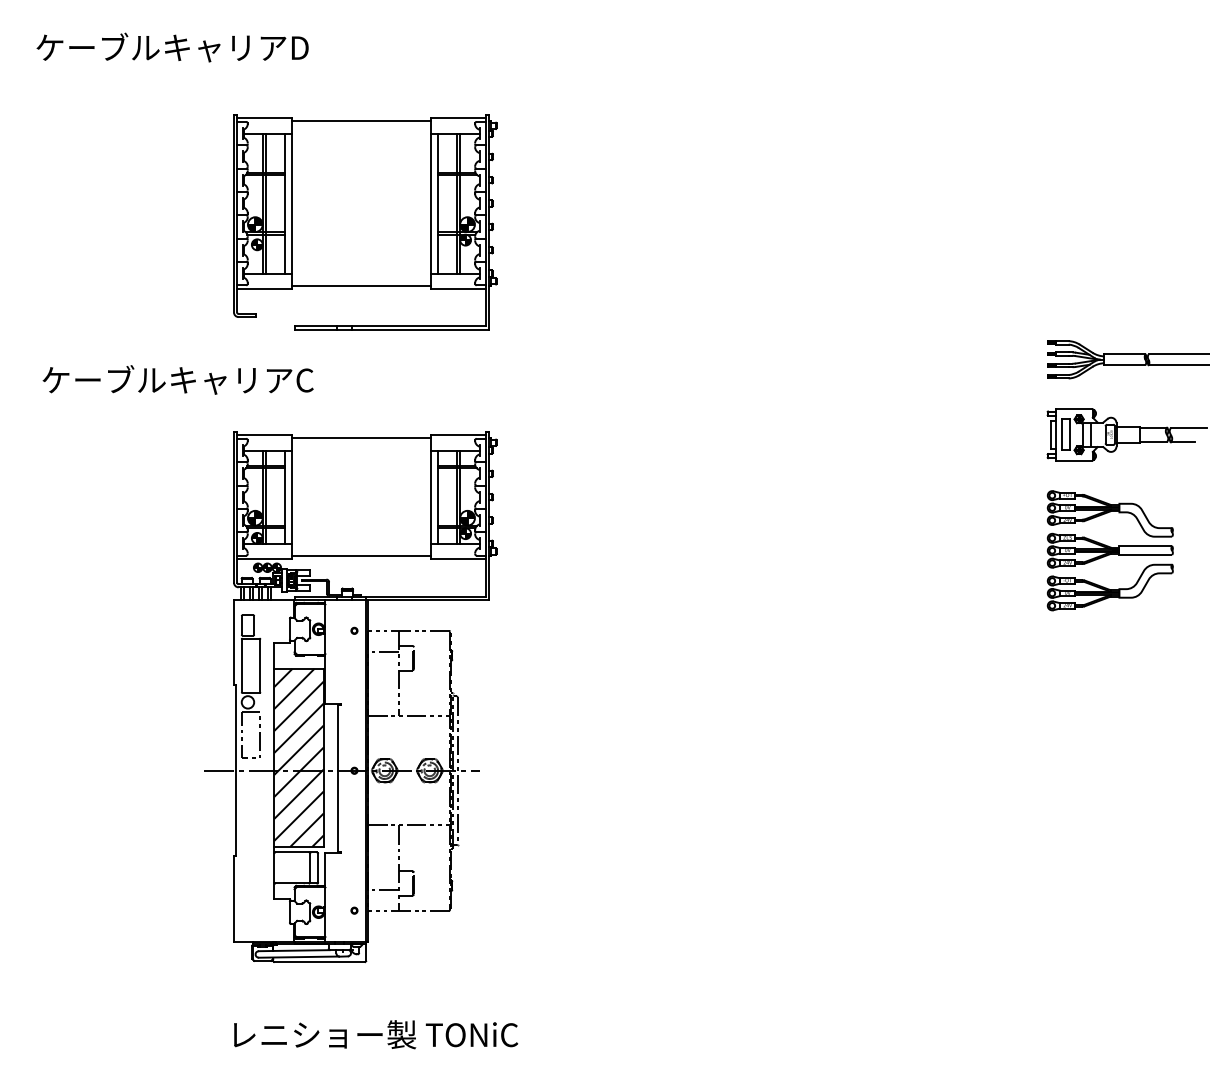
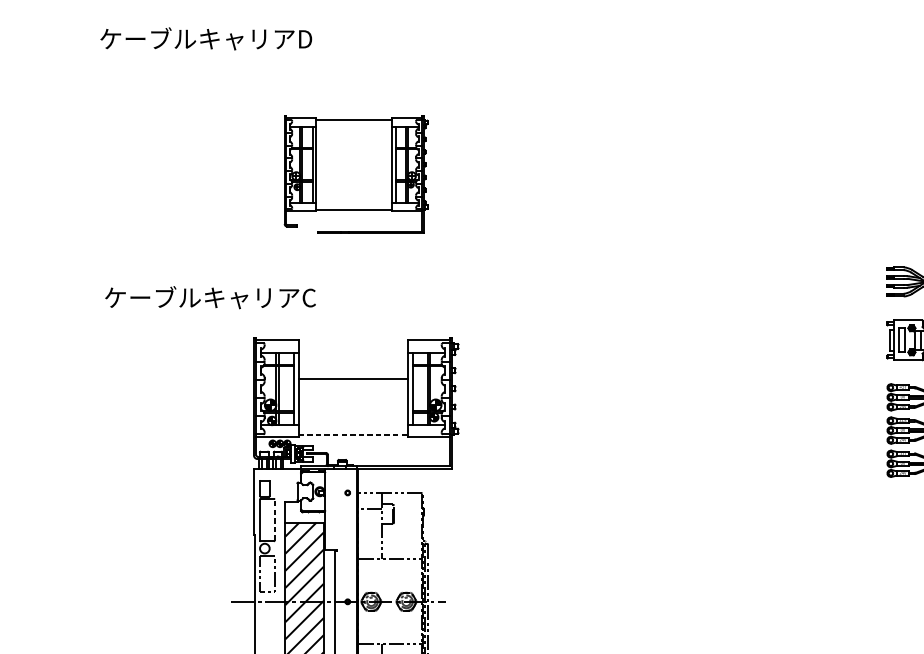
part: (365, 222) -> (356, 175), size x0.7
line: (361, 438) -> (353, 379), moved
line: (361, 556) -> (353, 435), solid -> dashed
line: (260, 665) -> (274, 519), solid -> dashed

